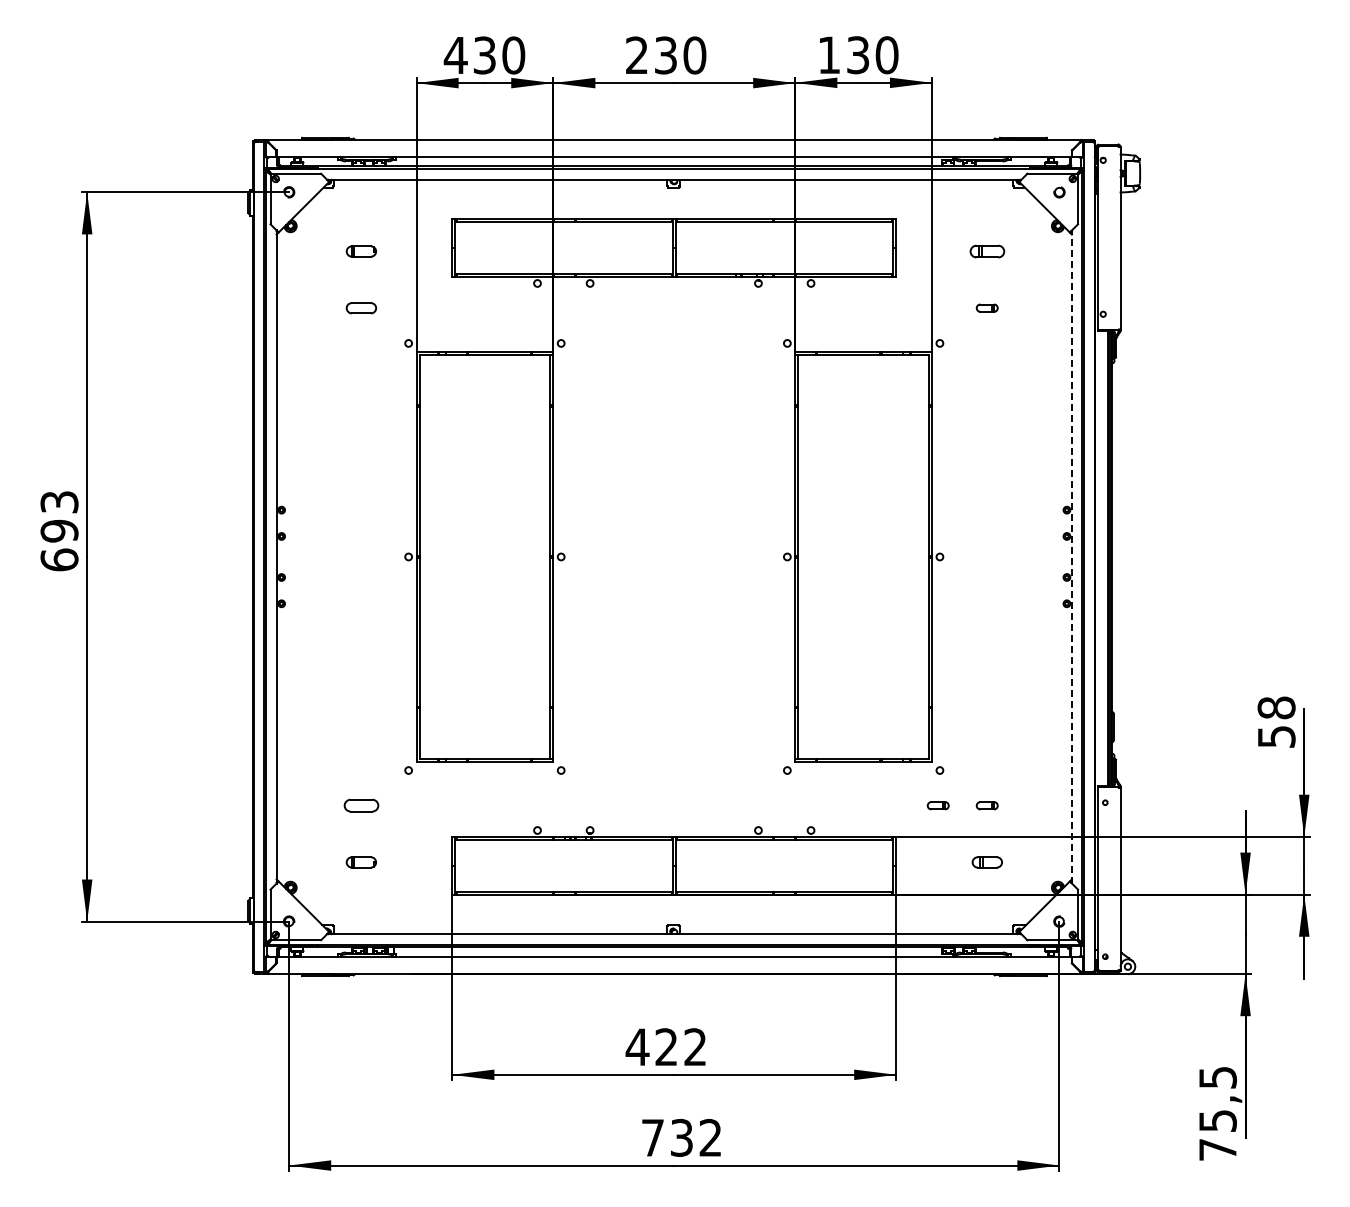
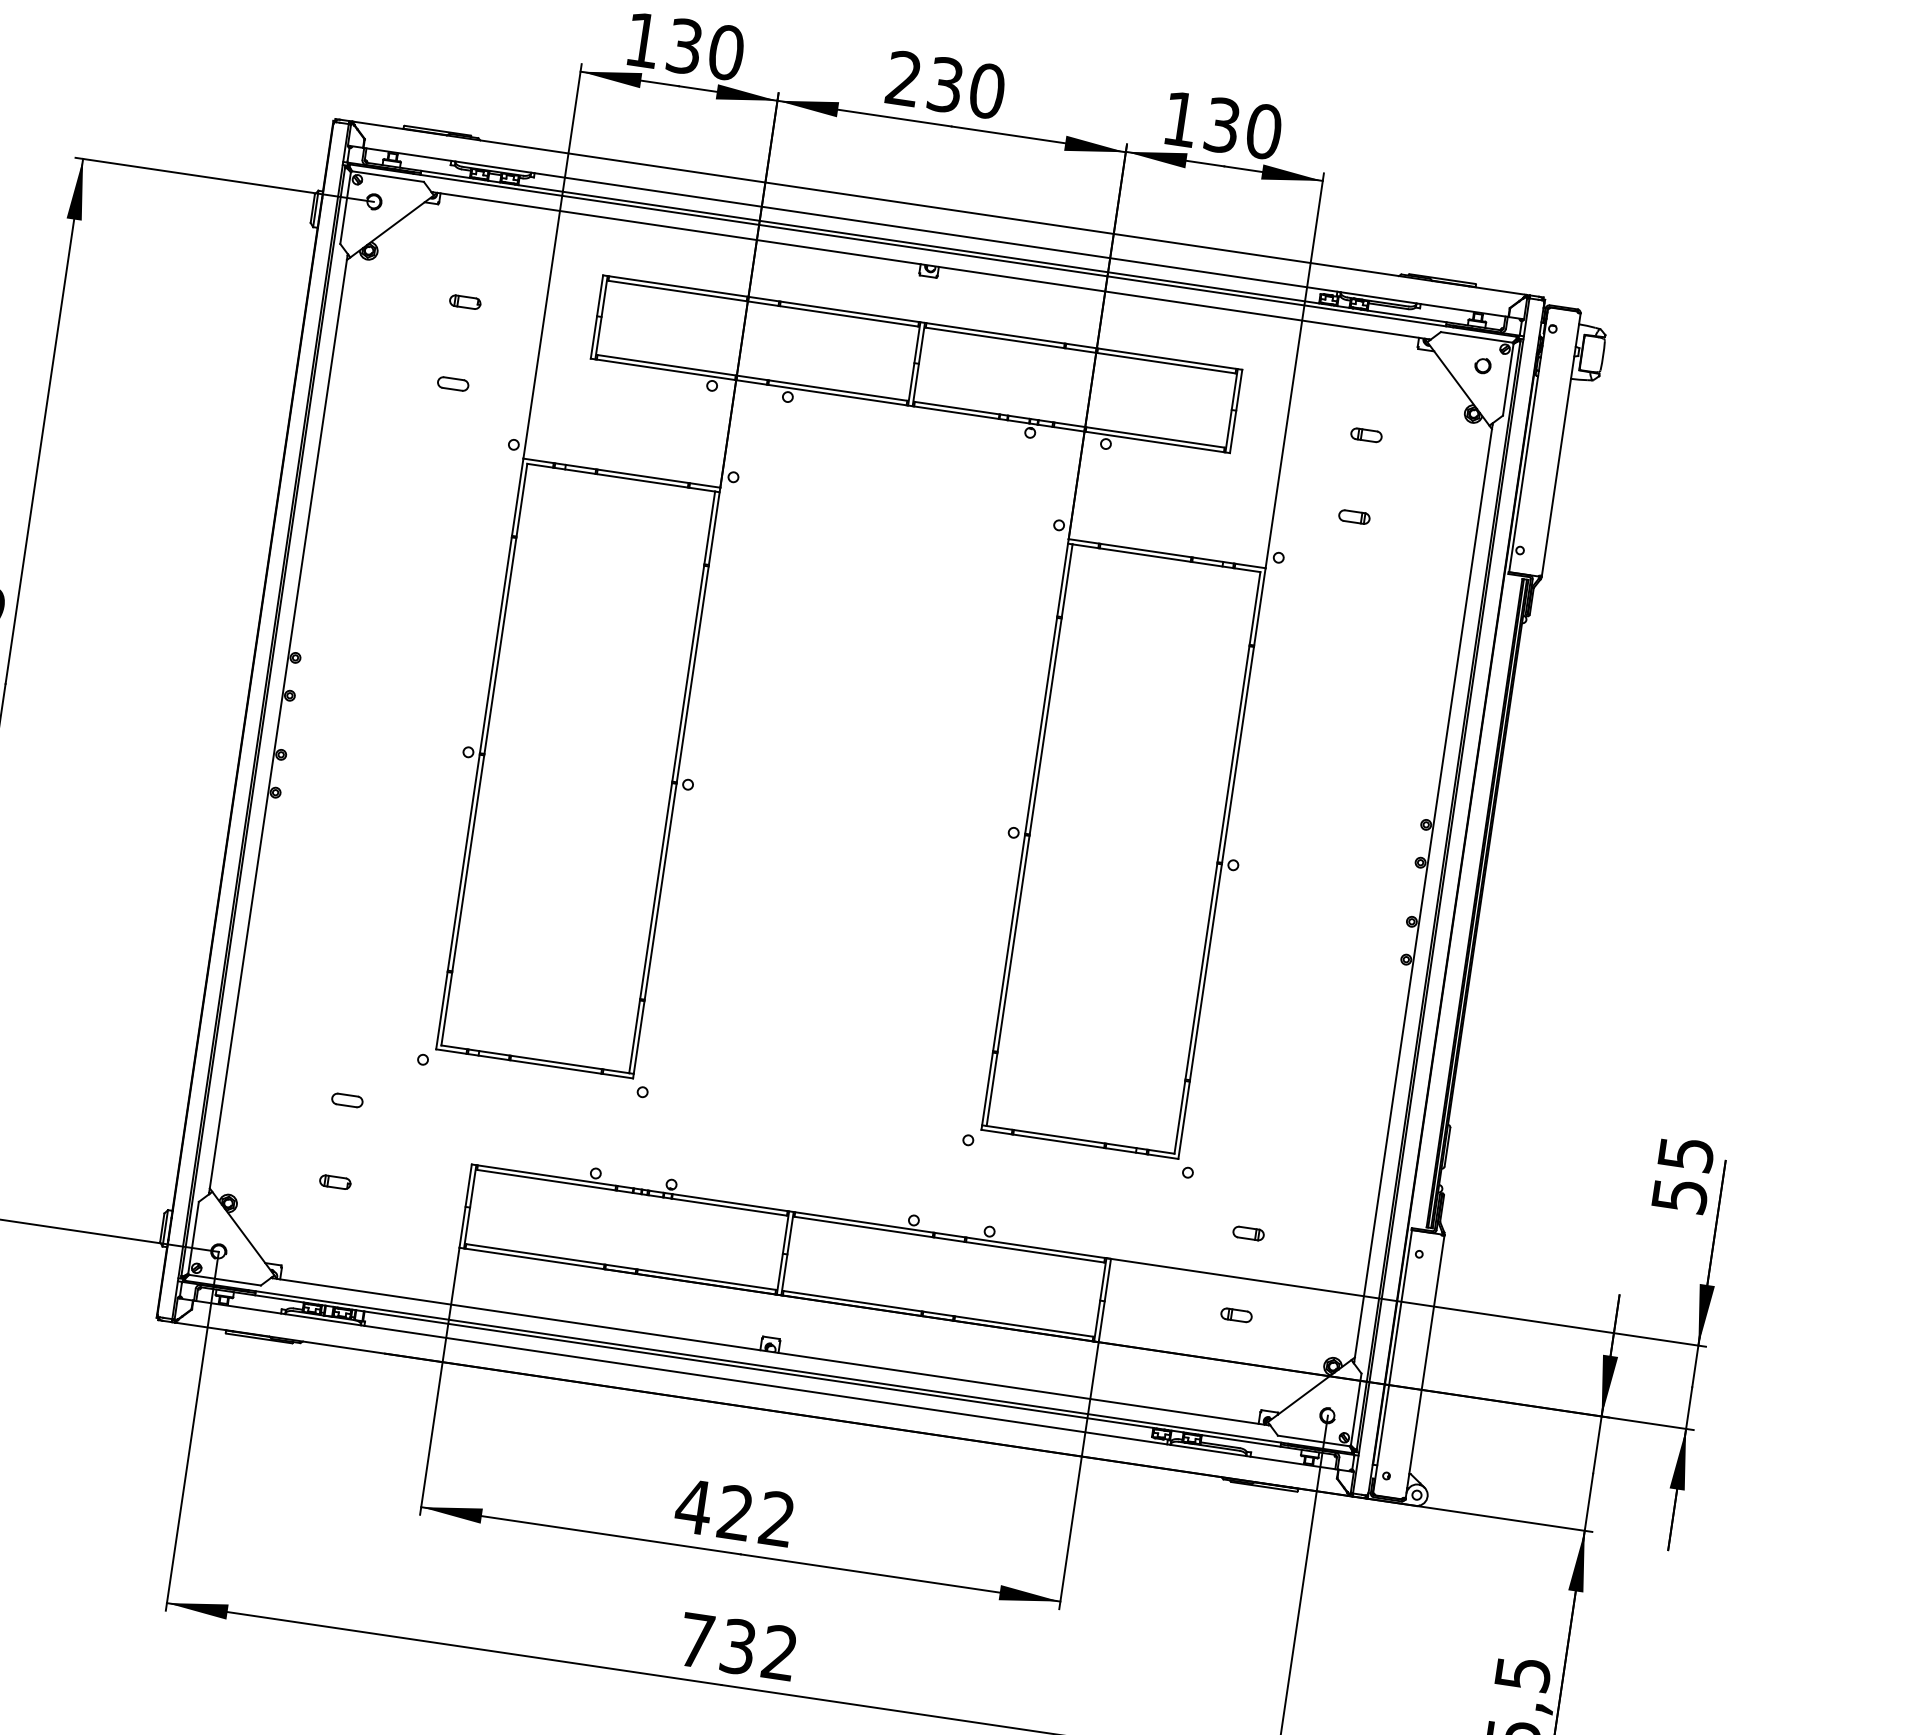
text: (455, 55) -> (642, 40), 430 -> 130
part: (360, 250) -> (464, 300), size x0.71
part: (986, 250) -> (1365, 433), size x0.62
part: (360, 307) -> (452, 382), size x0.71
line: (1071, 556) -> (1422, 892), dashed -> solid
text: (1276, 707) -> (1685, 1153), 58 -> 55
part: (360, 805) -> (346, 1099), size x0.62
part: (937, 805) -> (1177, 1222), removed
part: (360, 862) -> (334, 1181), size x0.71
part: (986, 862) -> (1235, 1315), size x0.71

